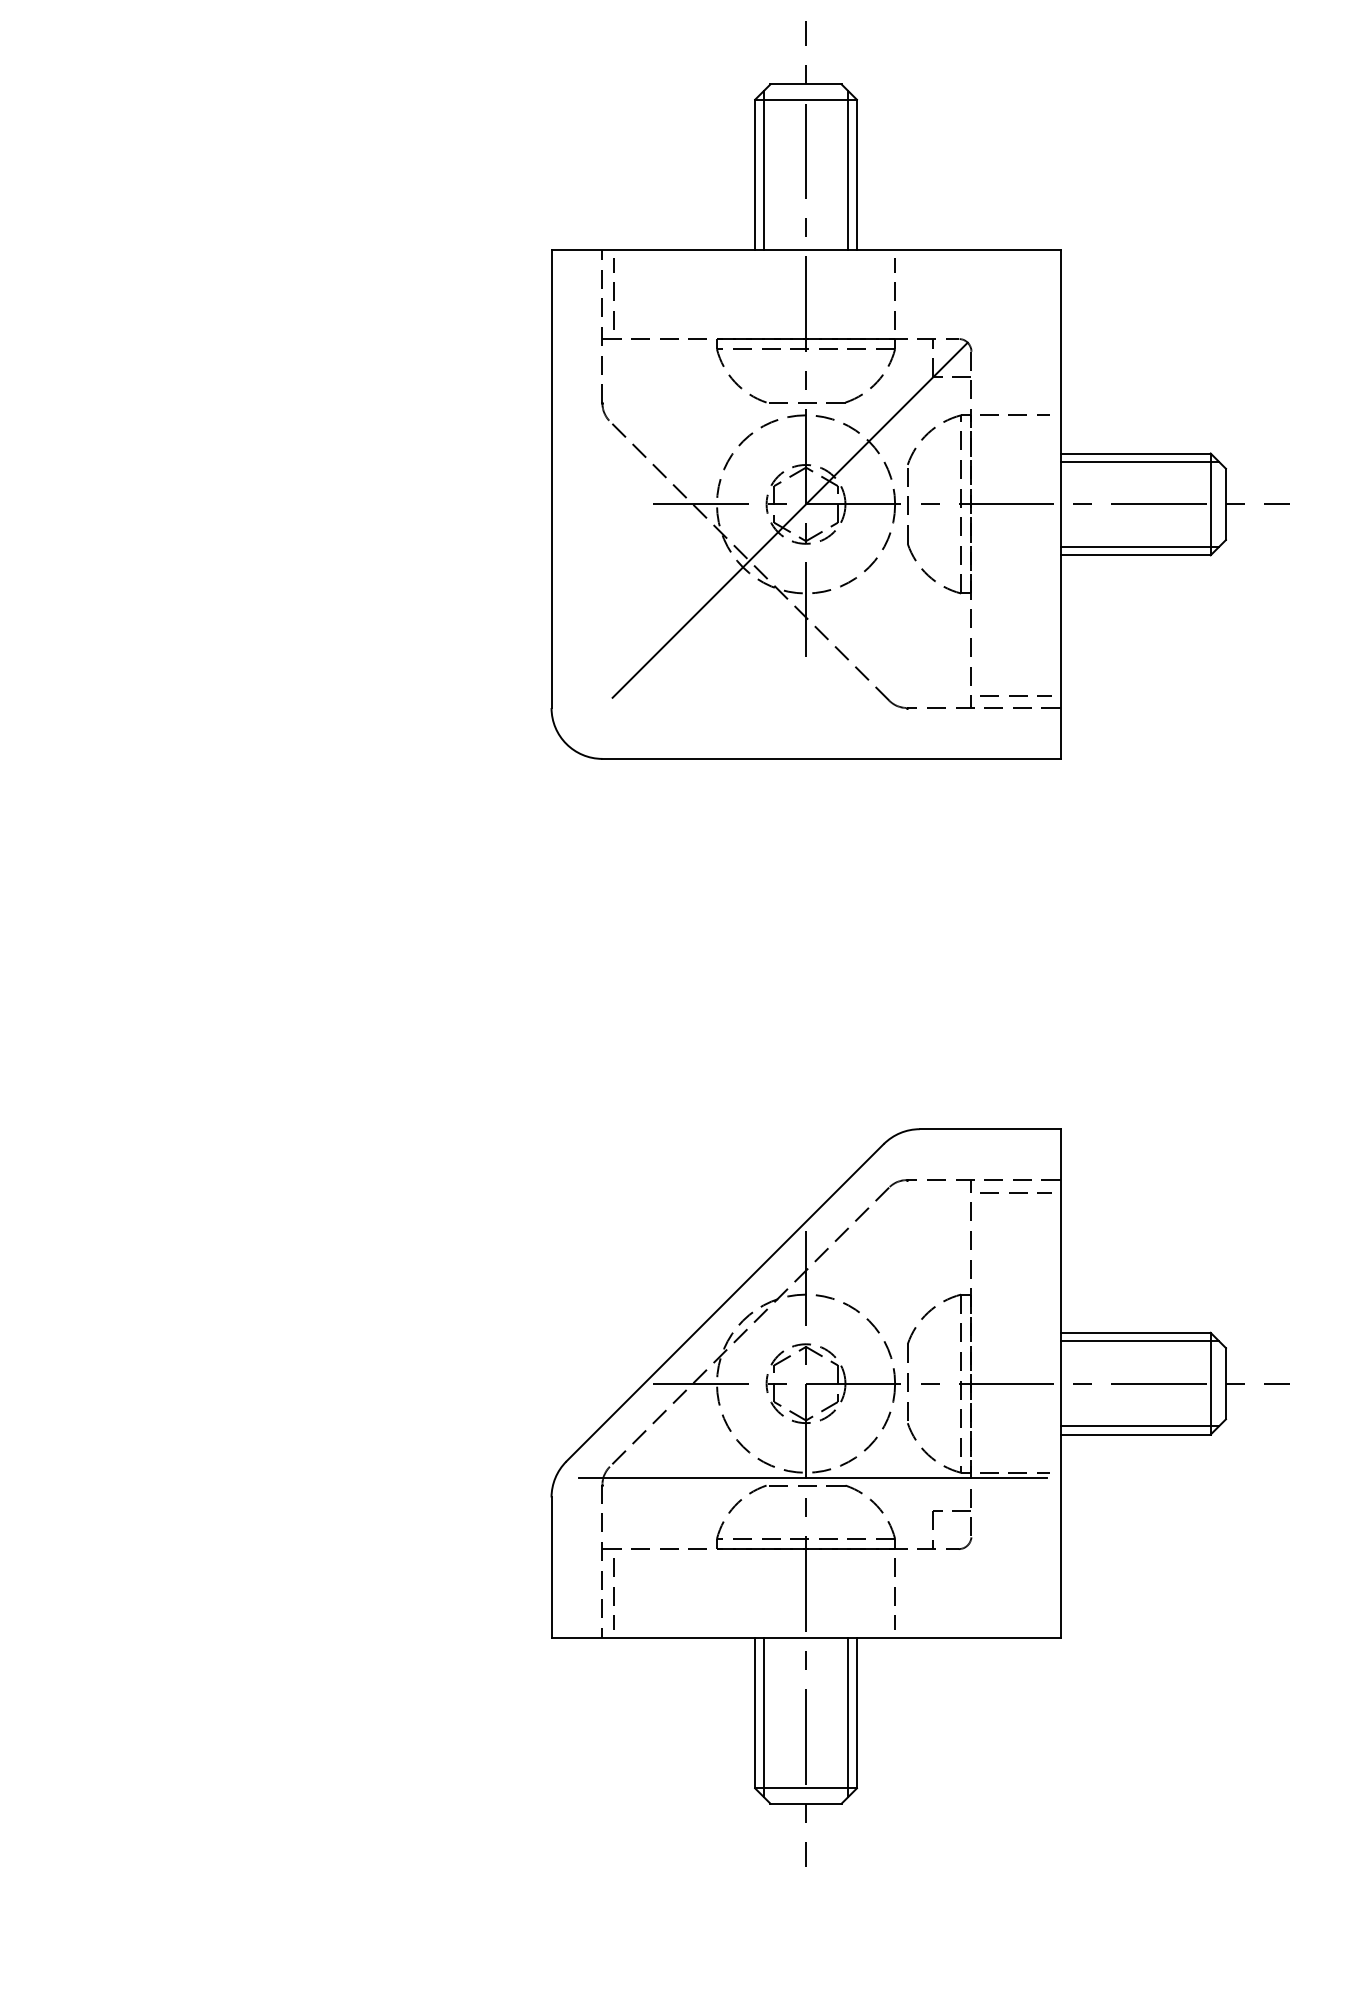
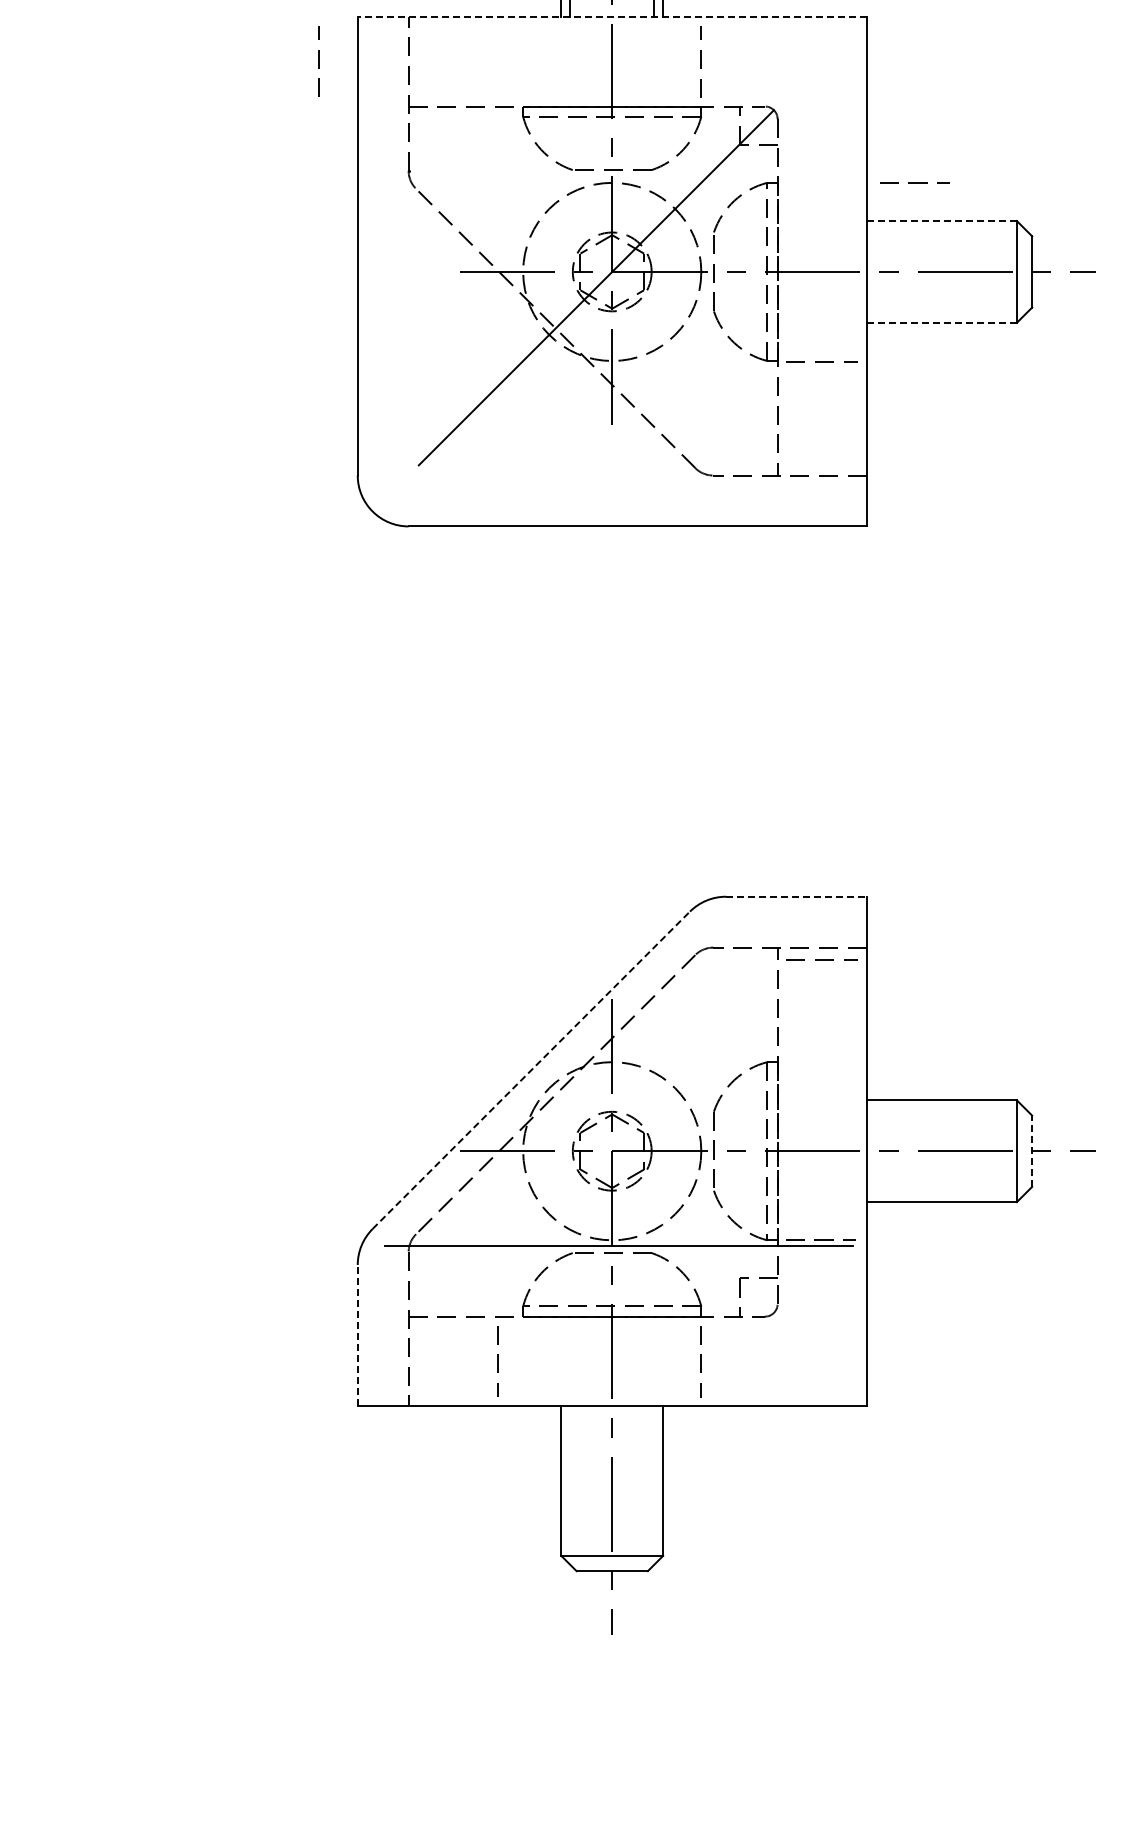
line: (806, 249) -> (612, 17), solid -> dashed
line: (613, 293) -> (318, 61), moved
line: (1014, 414) -> (914, 182), moved
line: (1136, 453) -> (942, 221), solid -> dashed
line: (1139, 462) -> (945, 230), removed
line: (1139, 546) -> (945, 314), removed
line: (1136, 555) -> (942, 323), solid -> dashed
line: (1015, 695) -> (821, 362), moved
line: (990, 1129) -> (796, 897), solid -> dashed
line: (725, 1302) -> (531, 1070), solid -> dashed
line: (1139, 1341) -> (945, 1109), removed
line: (1225, 1383) -> (1031, 1151), solid -> dashed
line: (1139, 1425) -> (945, 1193), removed
line: (551, 1567) -> (357, 1335), solid -> dashed
line: (613, 1593) -> (497, 1361), moved
line: (763, 1717) -> (569, 1485), removed
line: (848, 1717) -> (654, 1485), removed

